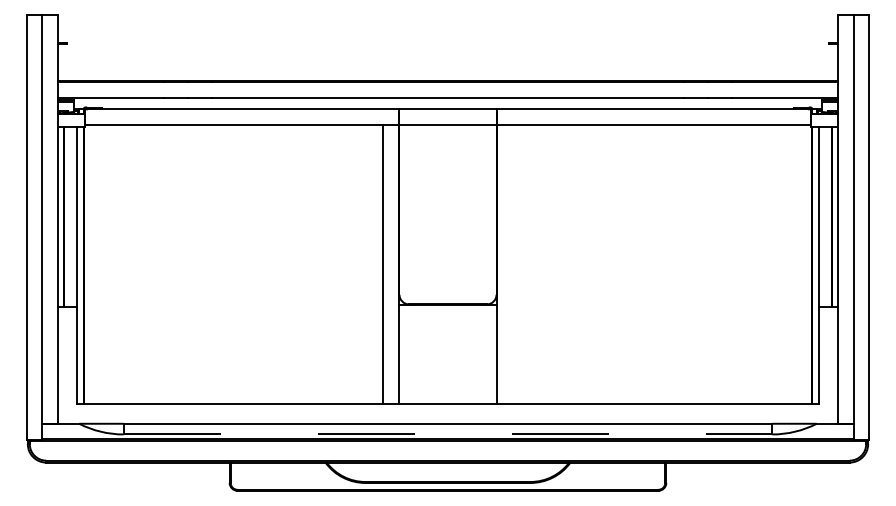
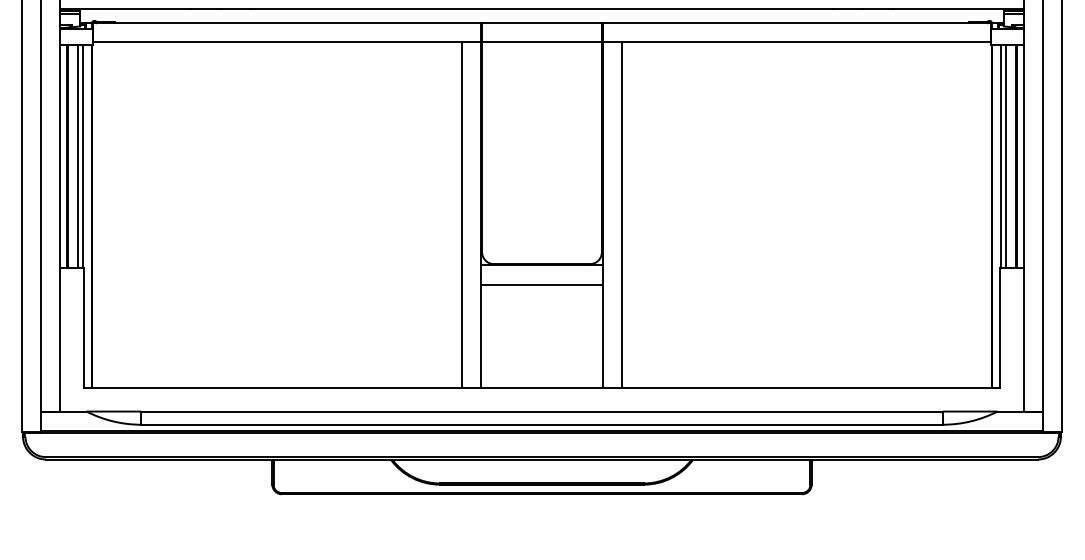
line: (72, 216) -> (78, 155), added
line: (823, 216) -> (1005, 155), added
line: (513, 264) -> (622, 214), added
line: (447, 320) -> (541, 284), added
line: (448, 434) -> (542, 424), dashed -> solid

